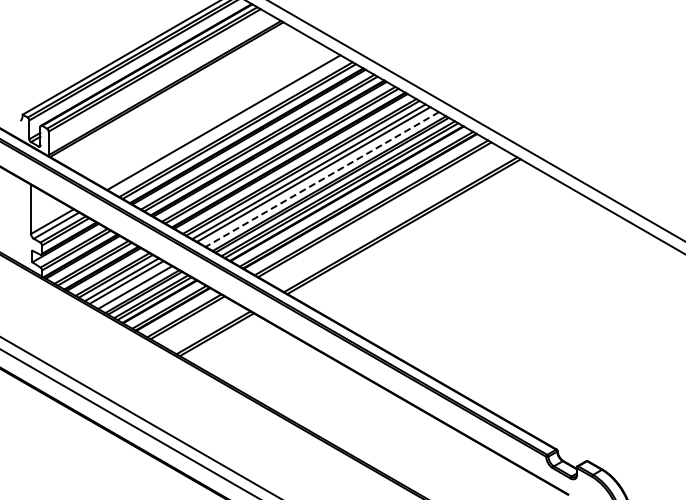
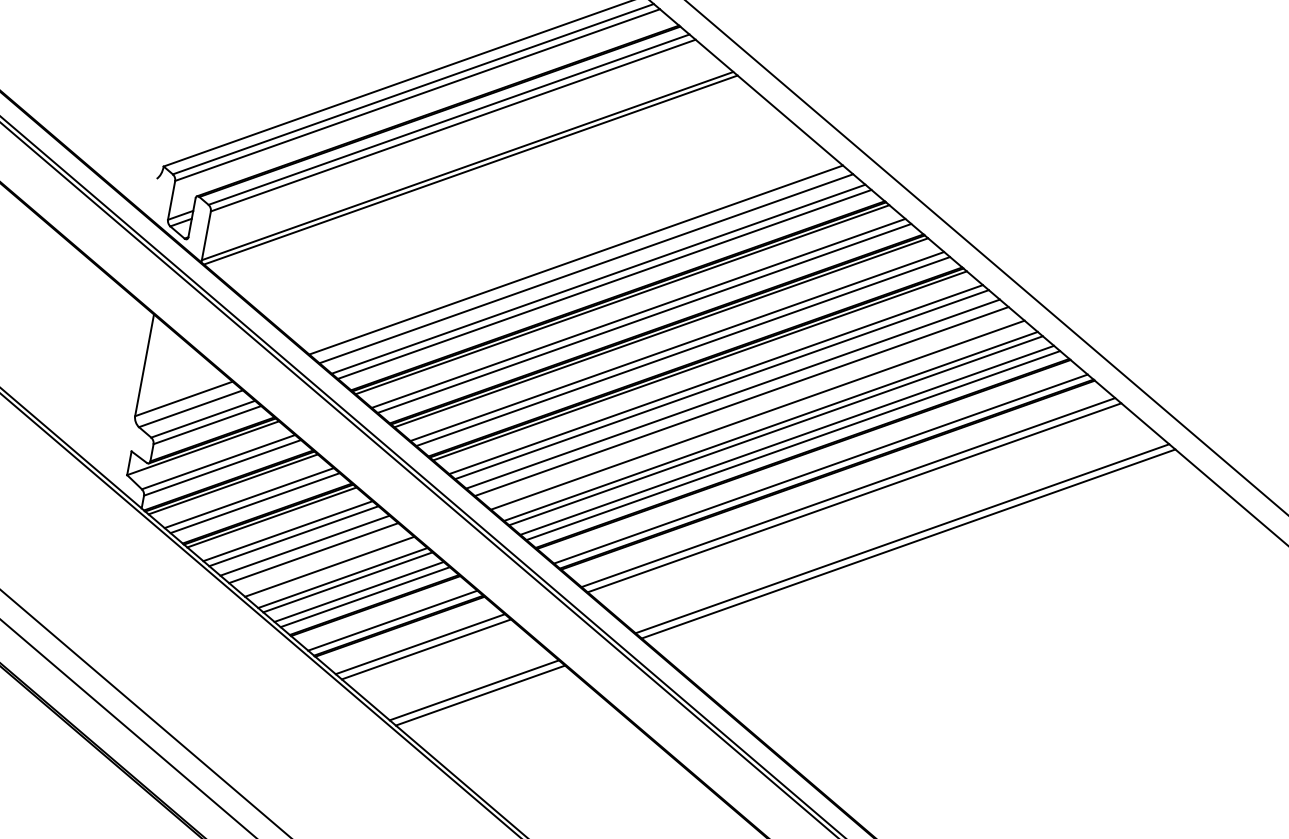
line: (229, 125) -> (586, 268), added
line: (322, 179) -> (758, 415), dashed -> solid

